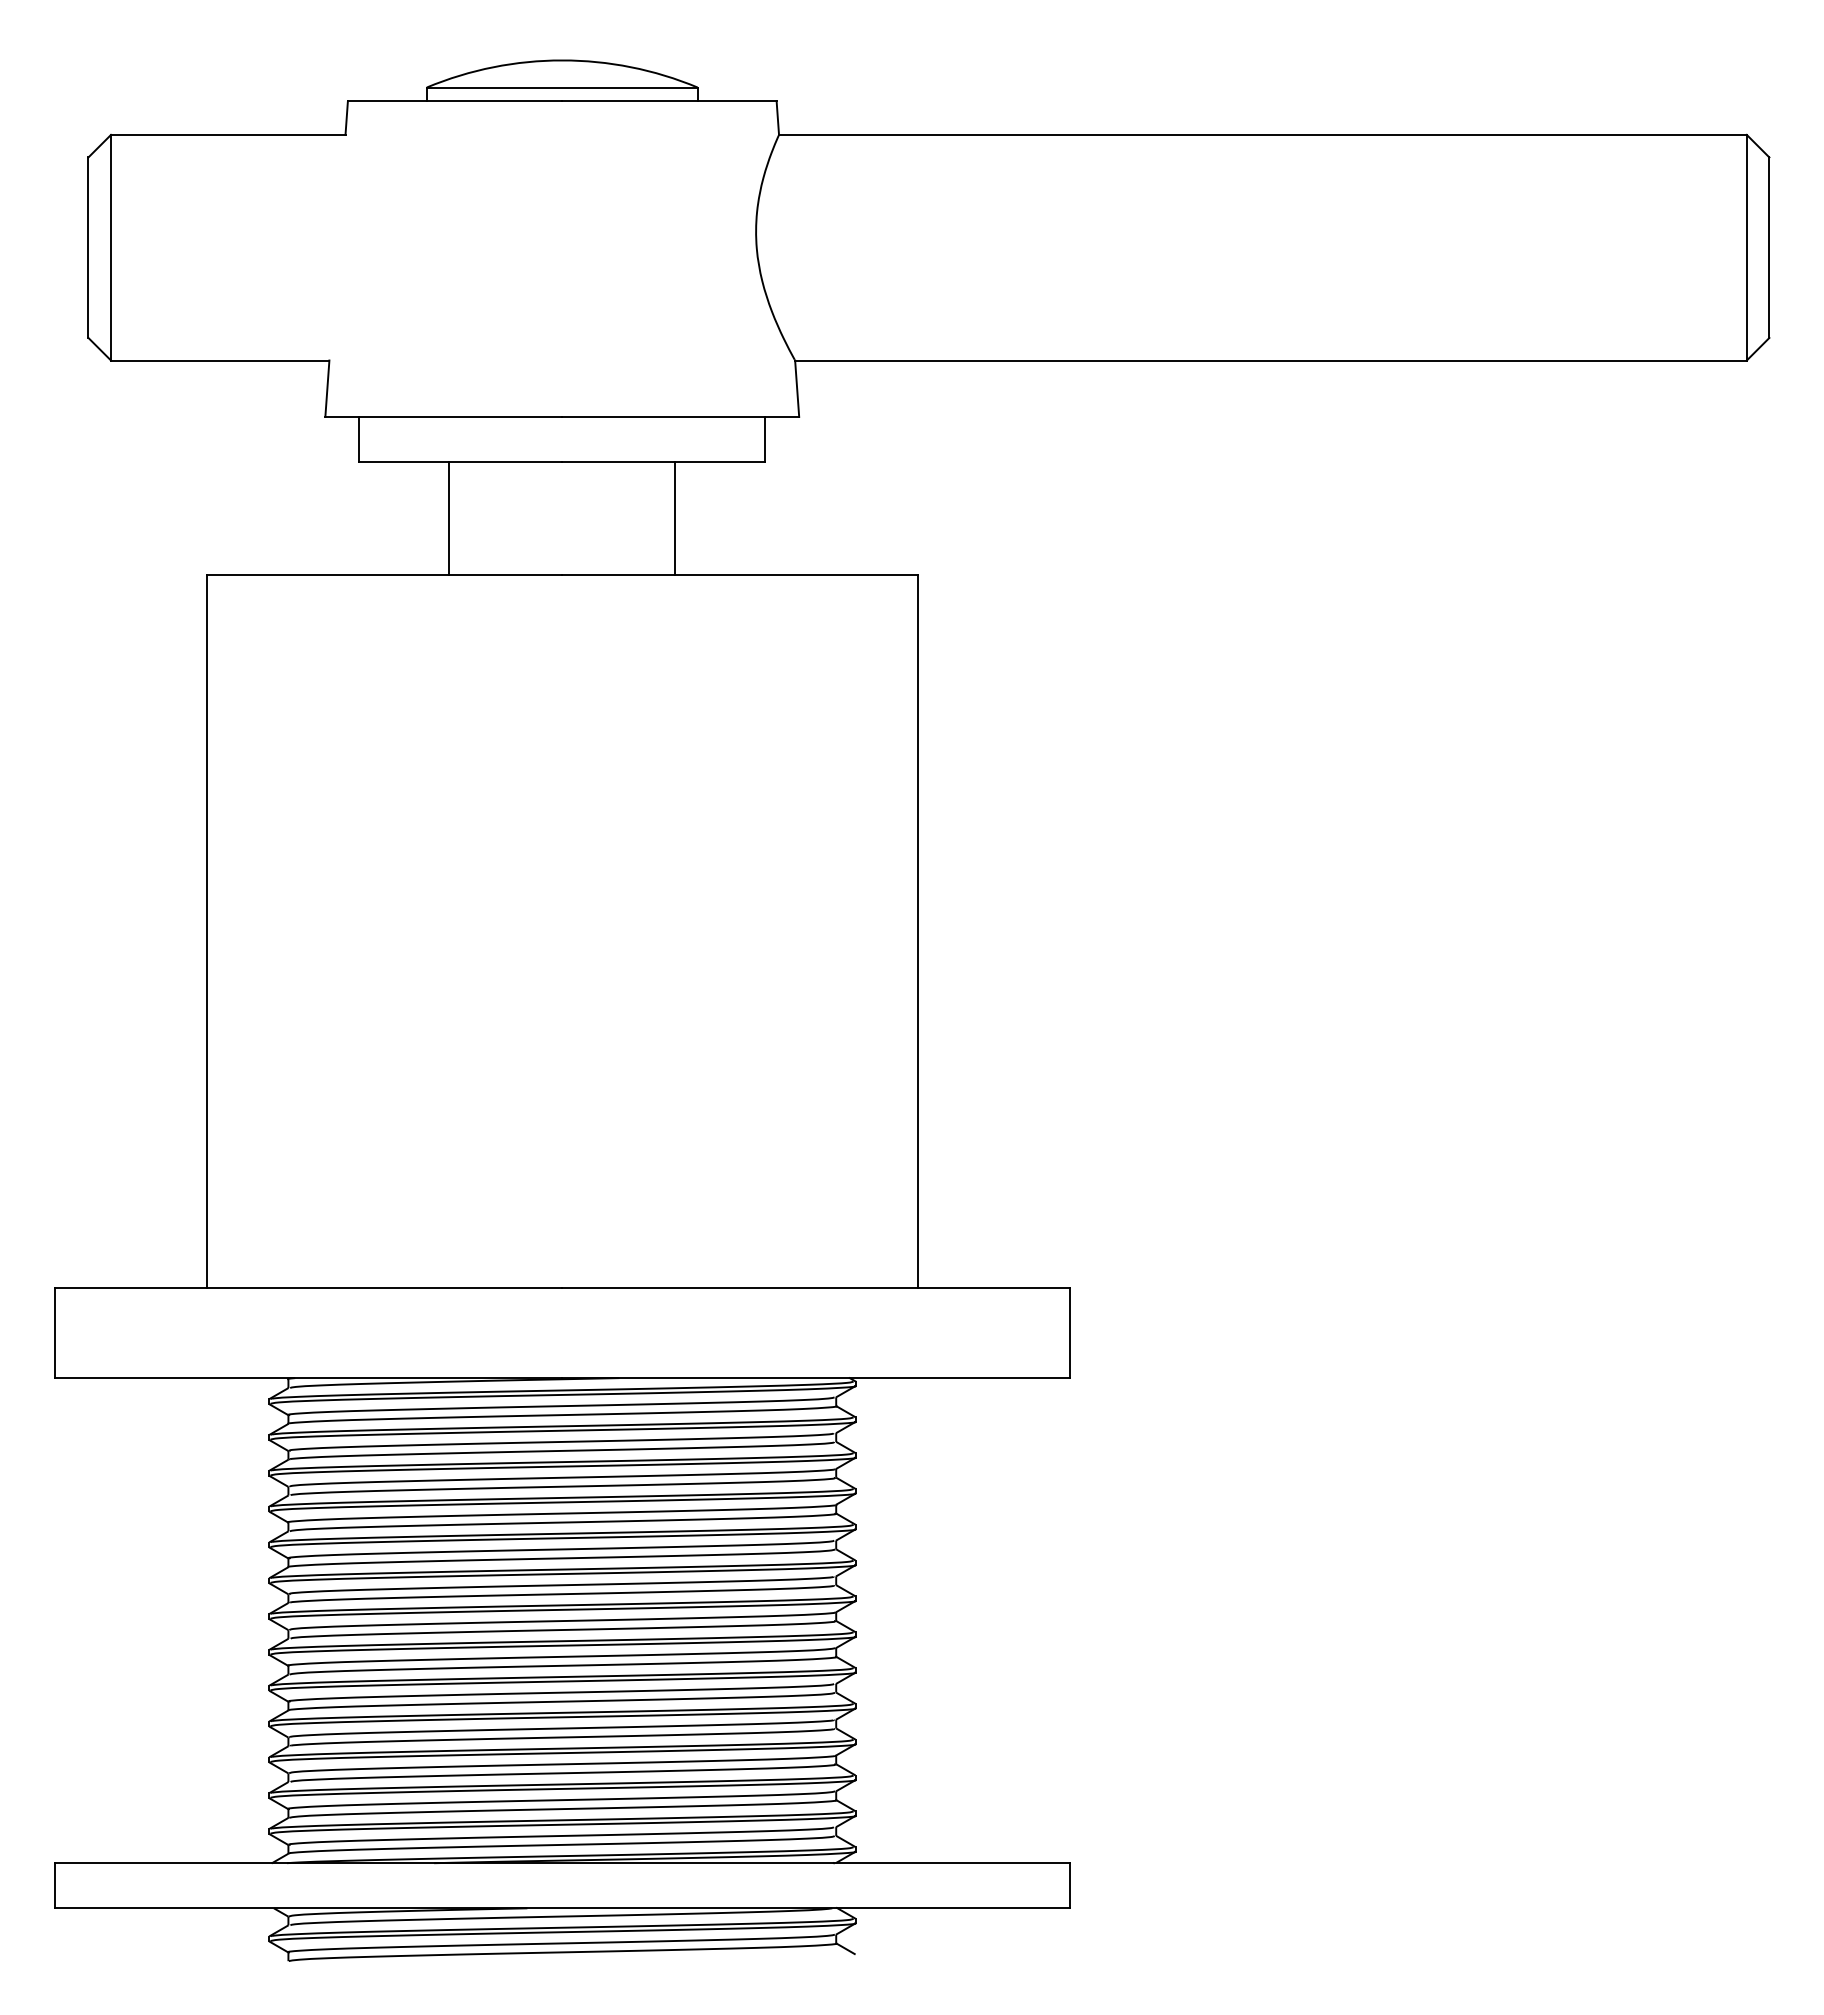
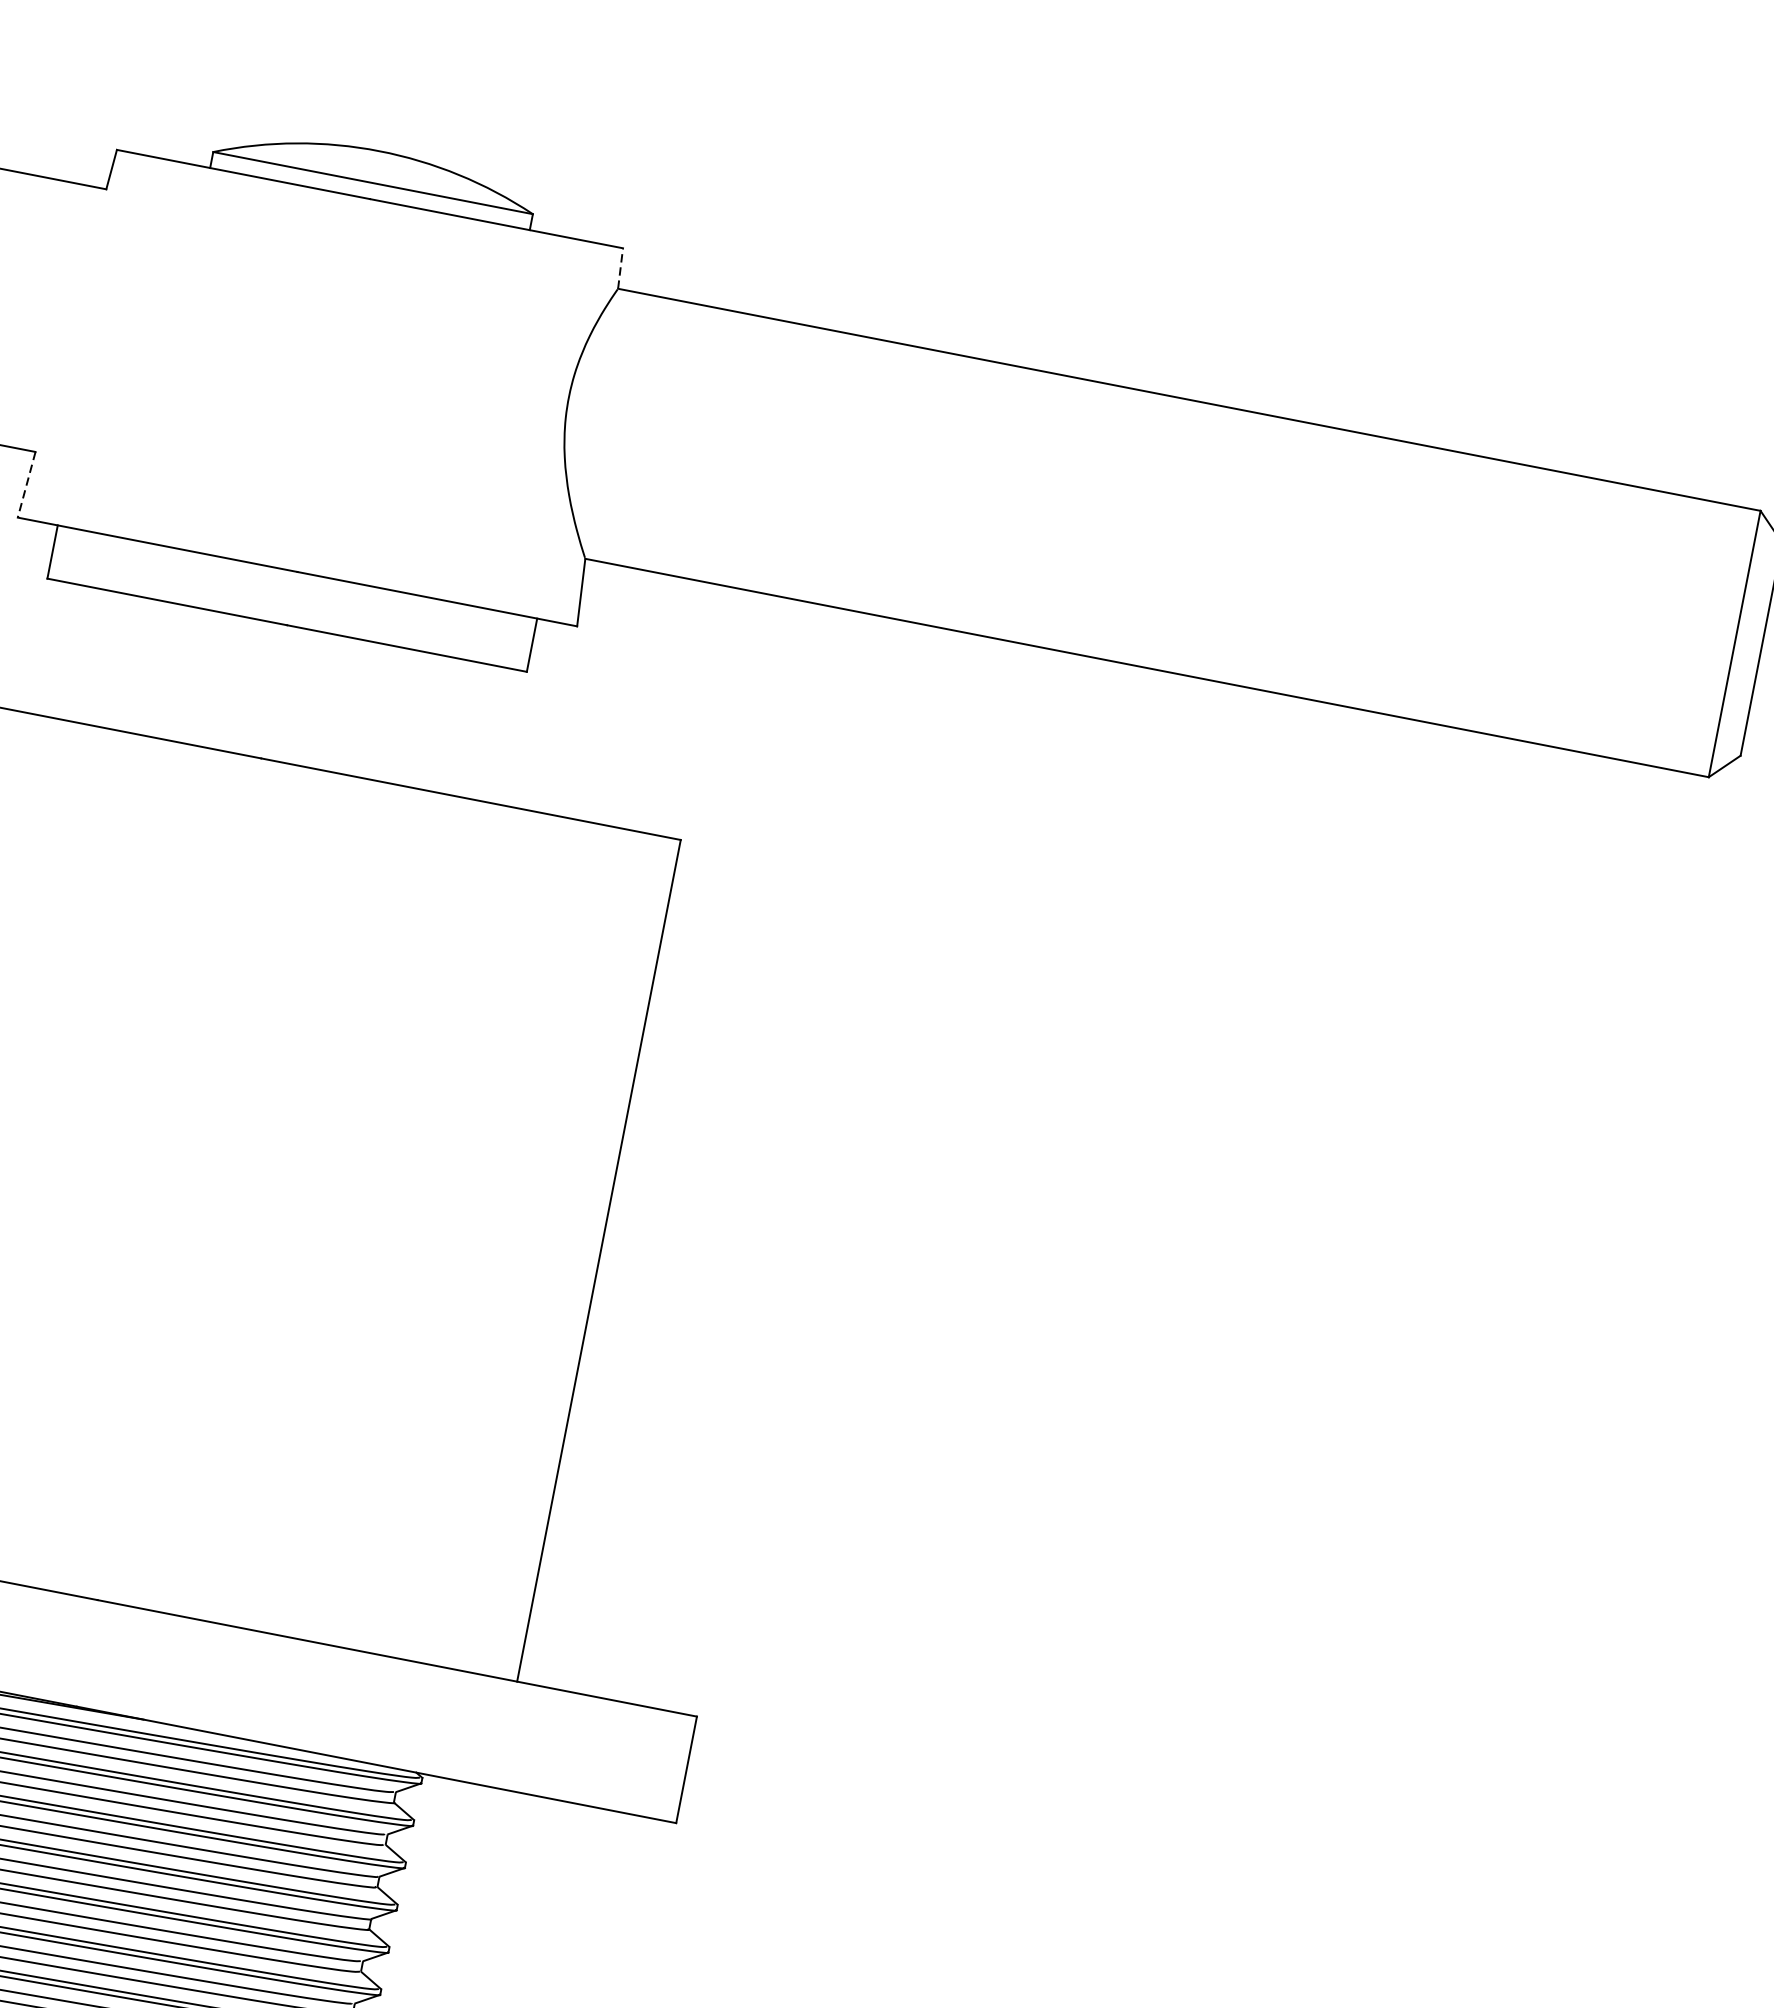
line: (777, 117) -> (620, 267), solid -> dashed
line: (327, 389) -> (26, 485), solid -> dashed
line: (449, 518) -> (141, 666), removed
line: (675, 518) -> (407, 717), removed

